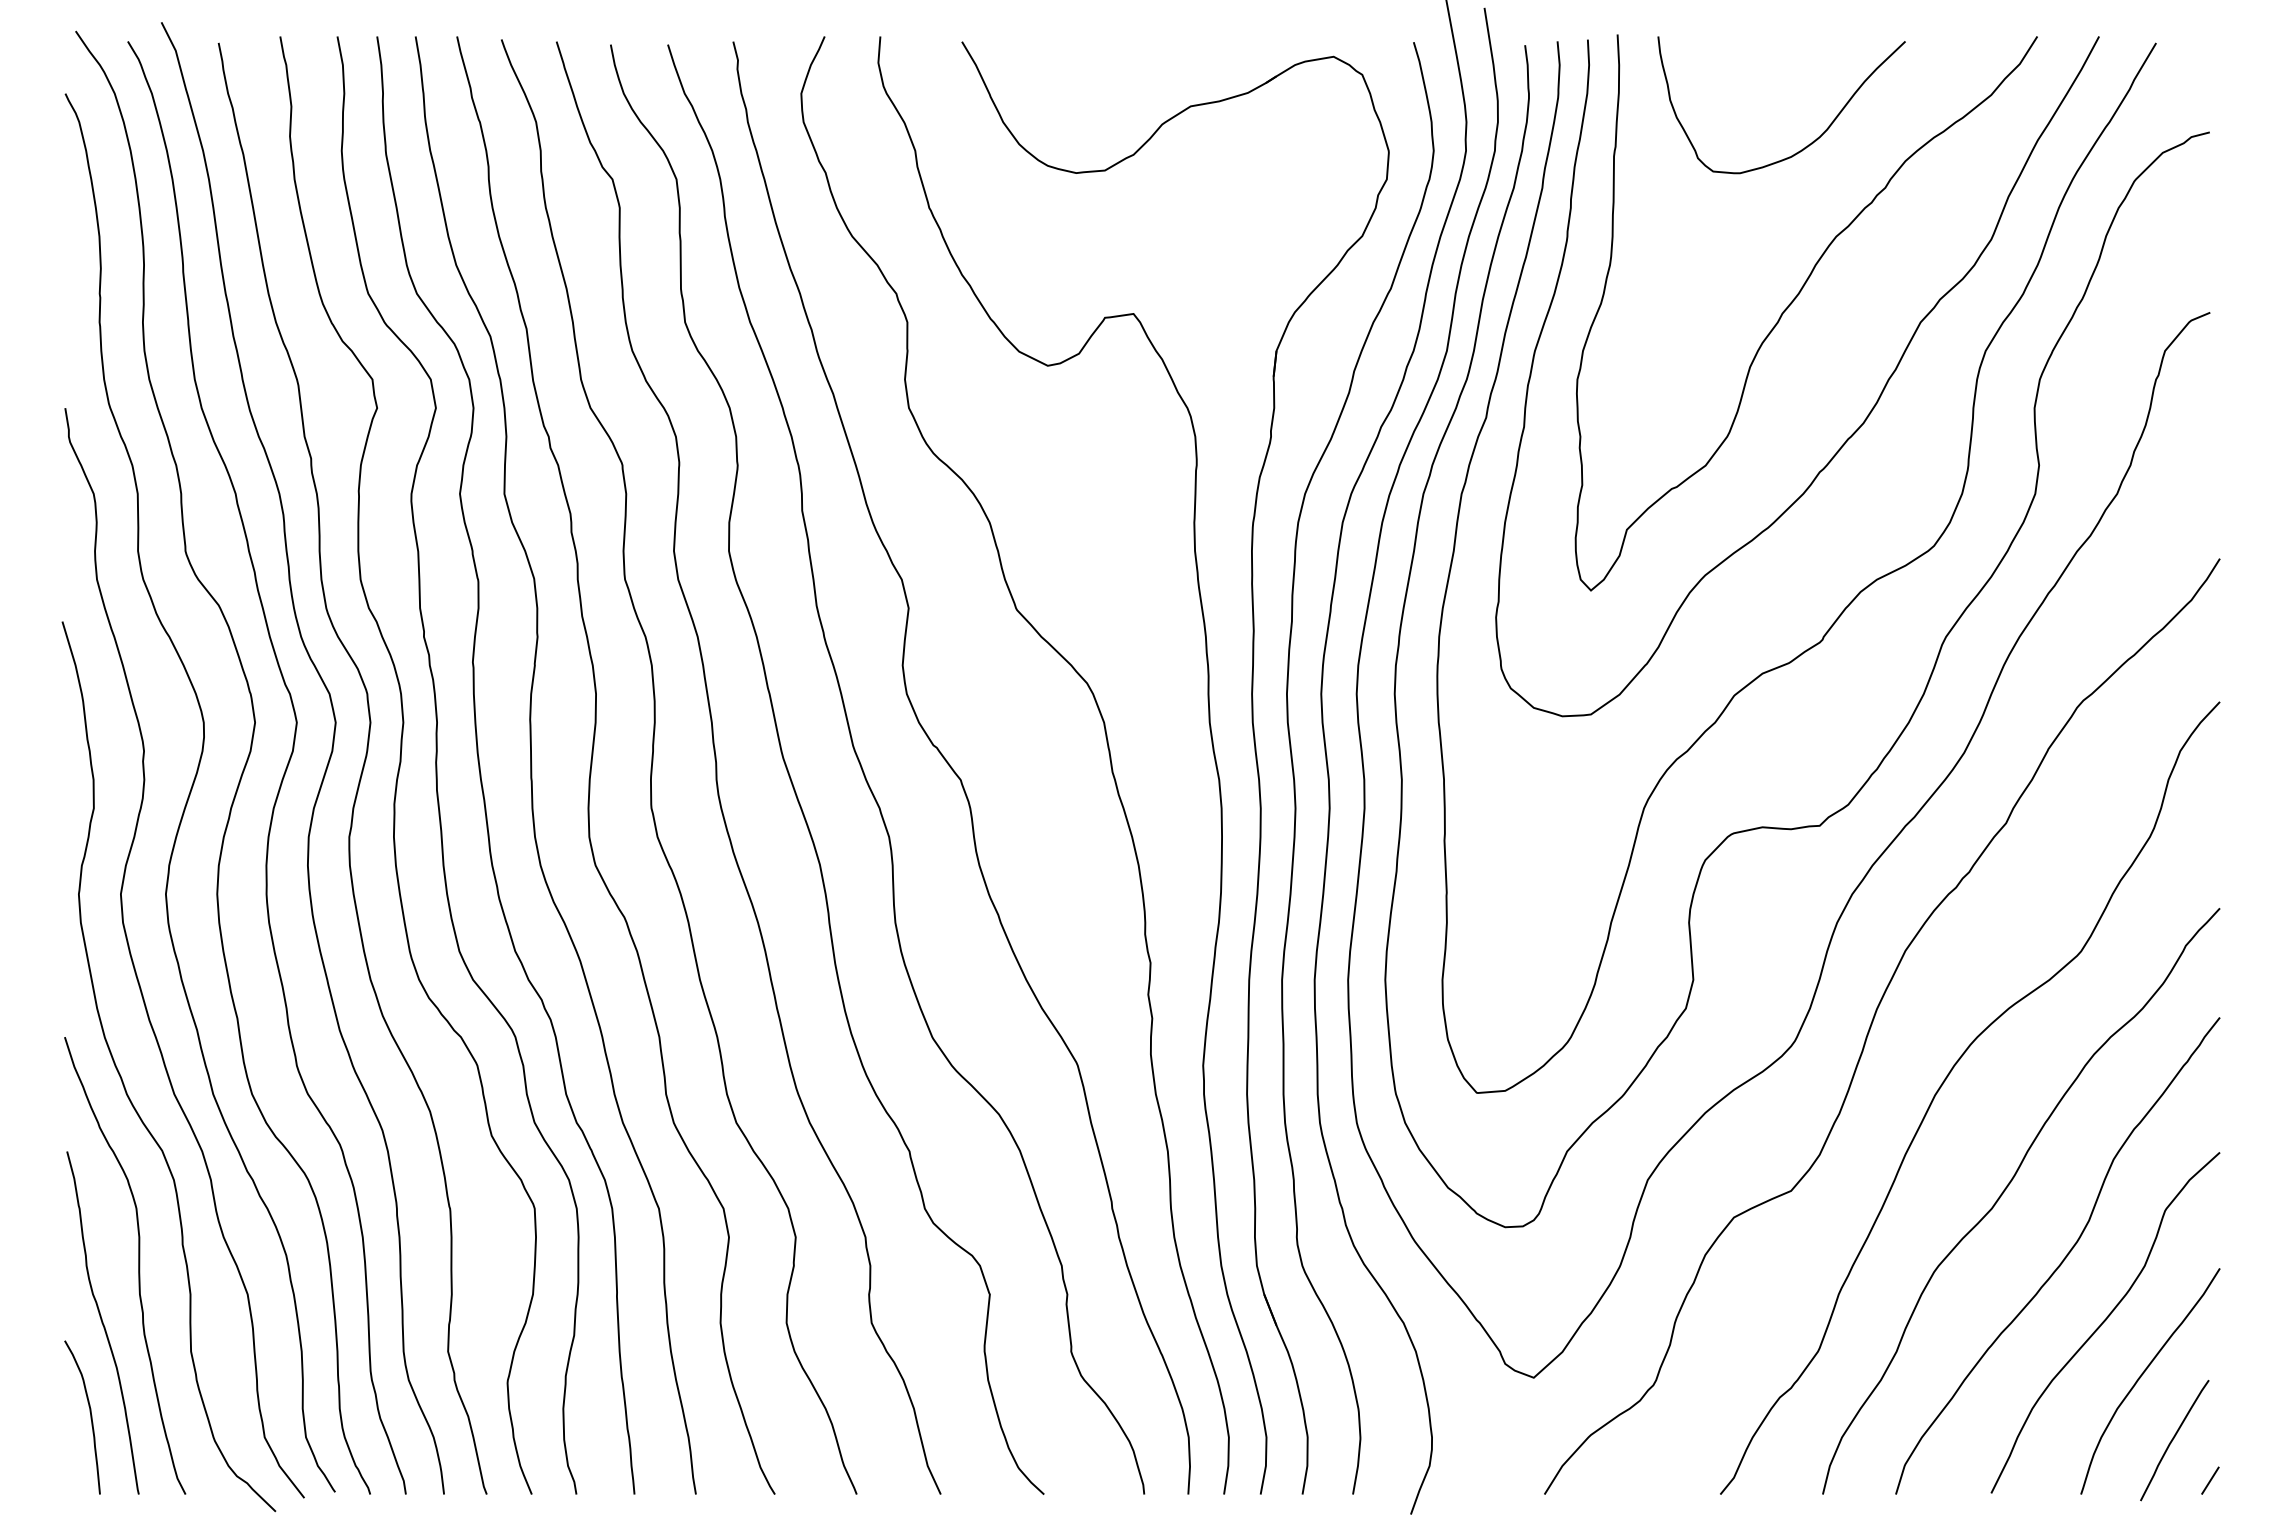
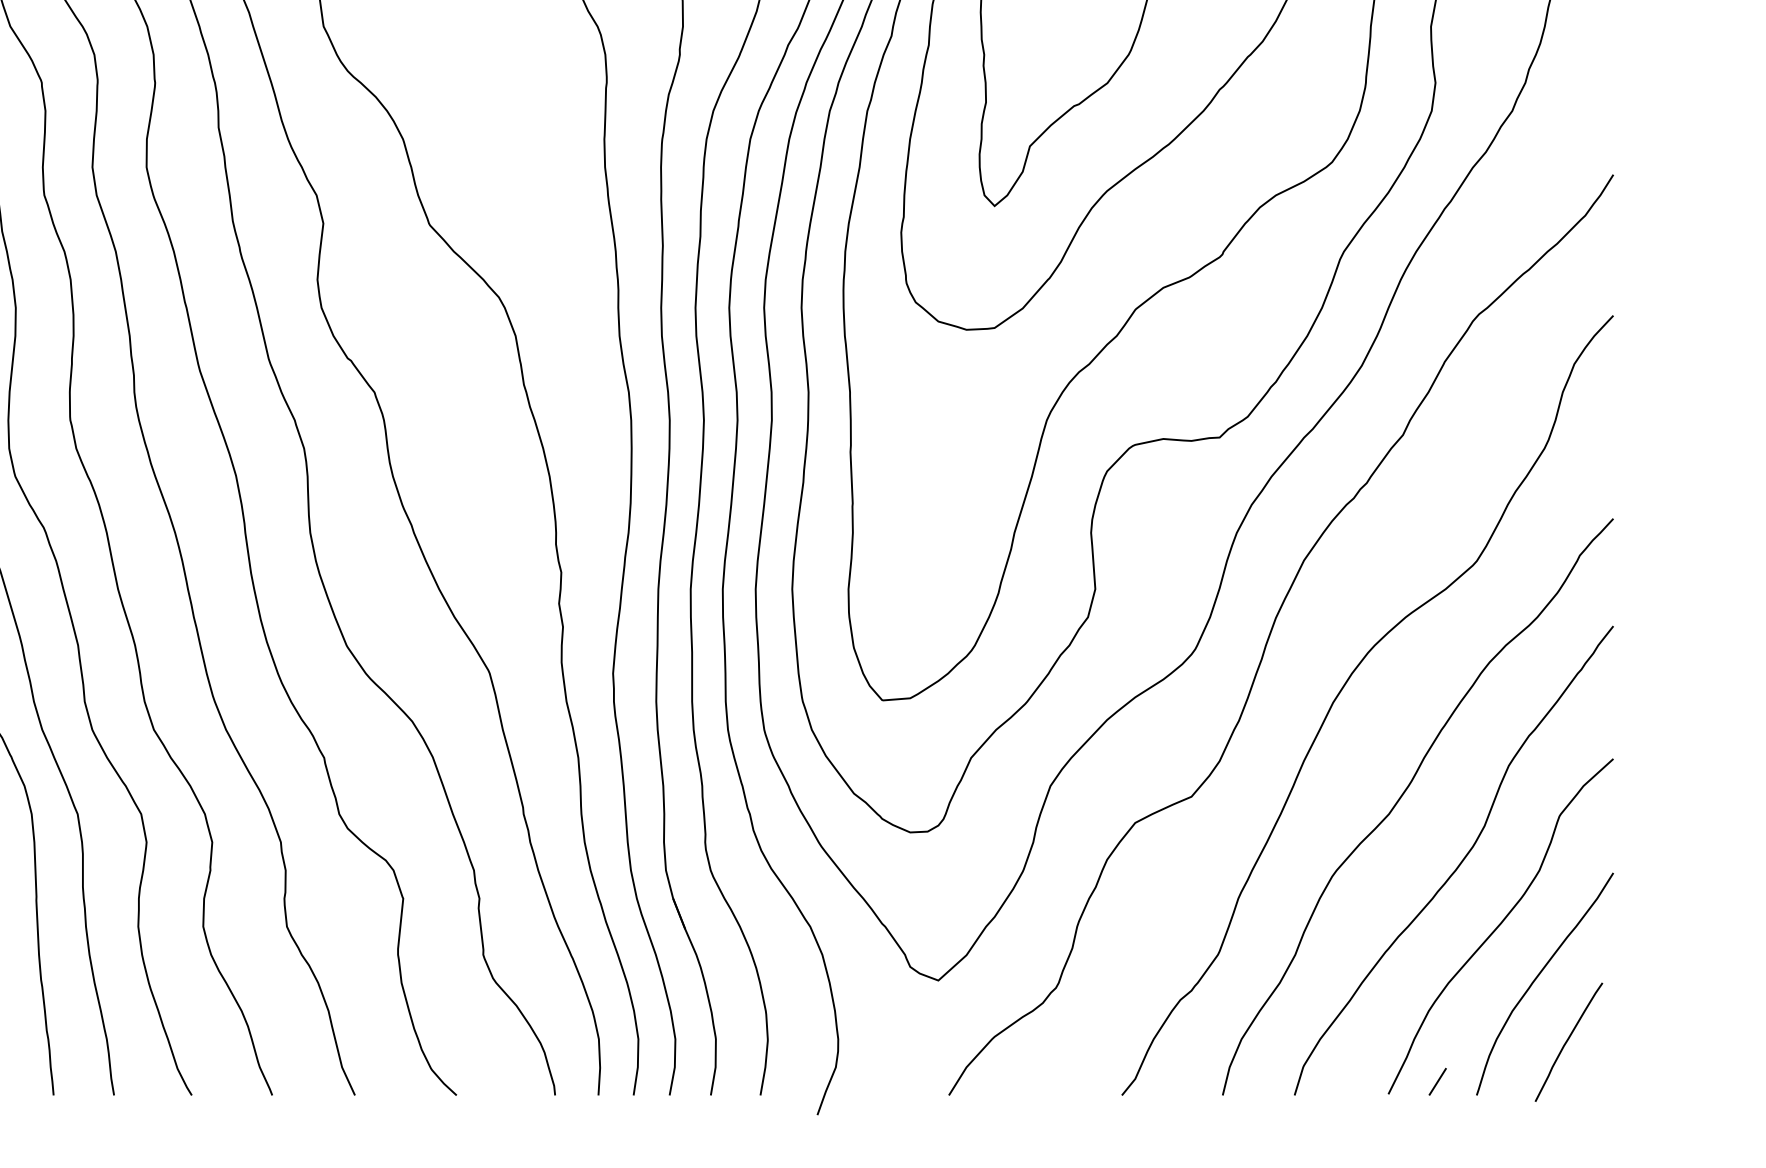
line: (2210, 1480) -> (1437, 1081), moved

